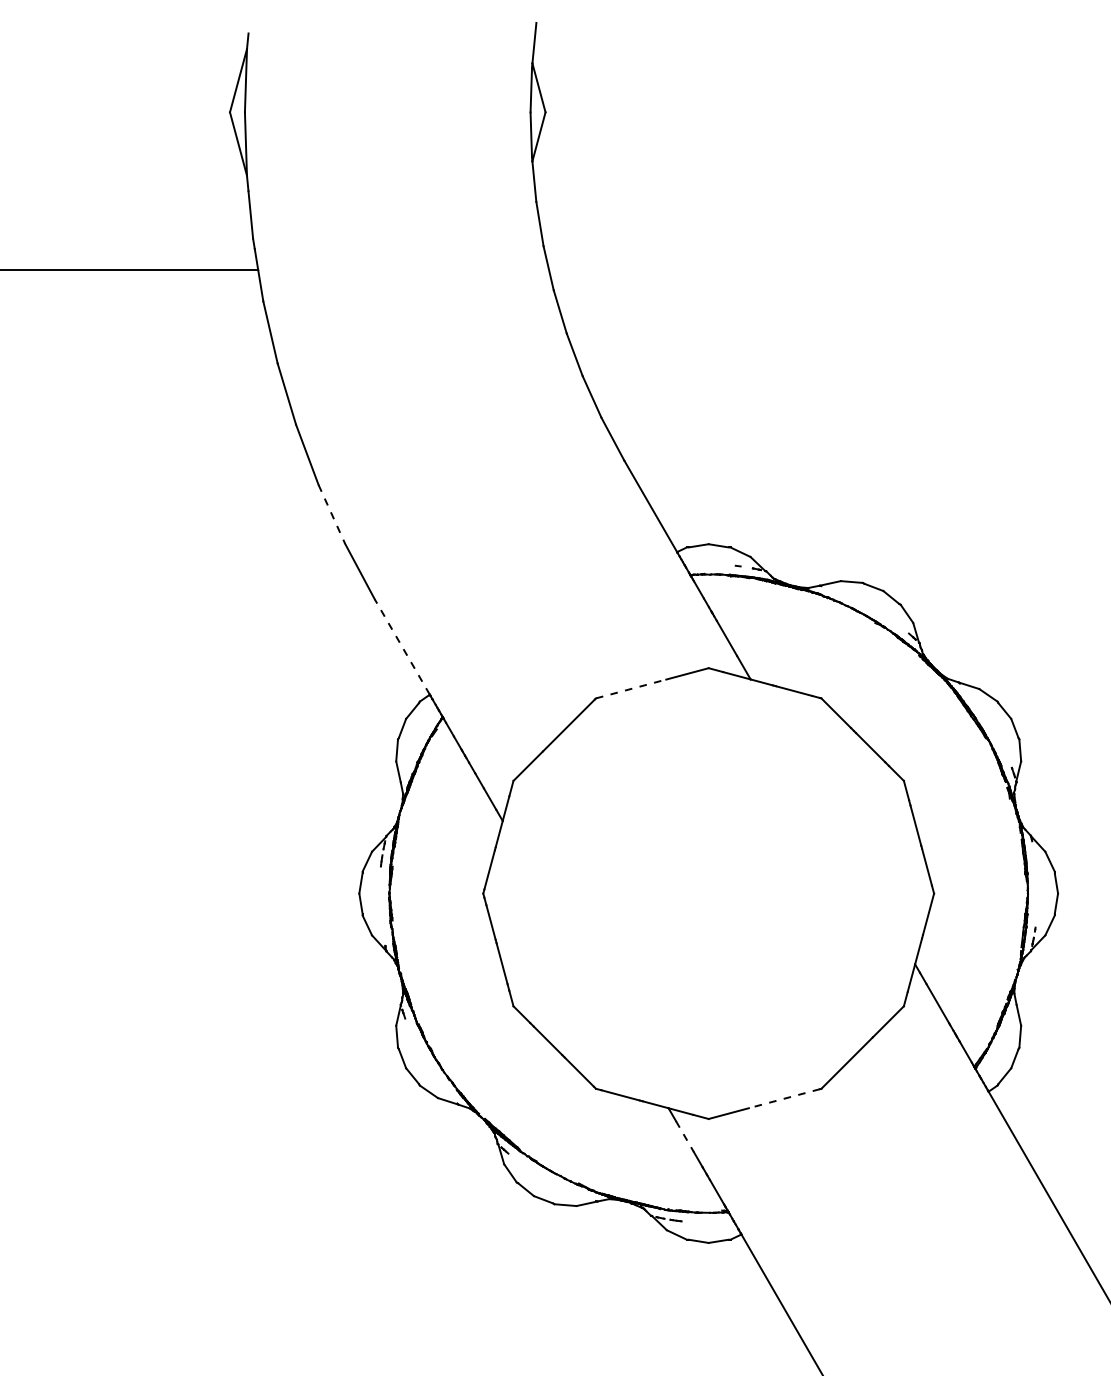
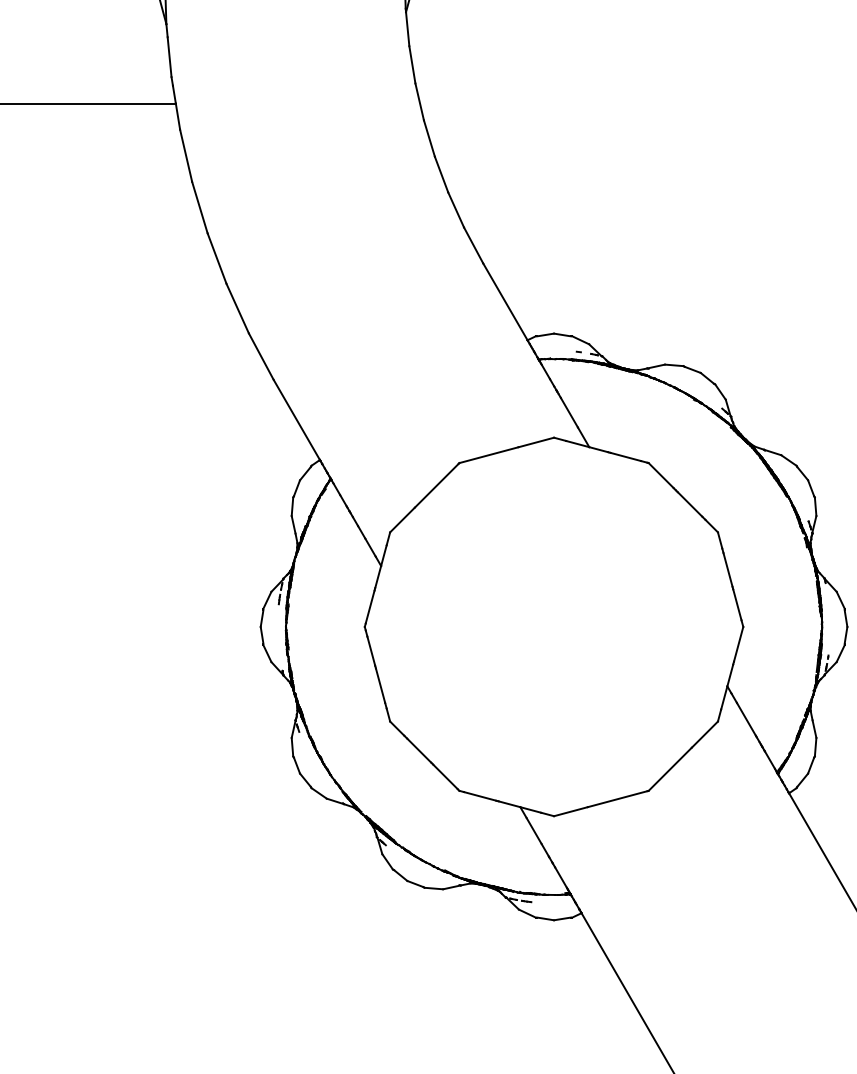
line: (332, 514) -> (238, 308), dashed -> solid
line: (402, 646) -> (296, 419), dashed -> solid
line: (631, 688) -> (489, 454), dashed -> solid
line: (784, 1098) -> (617, 799), dashed -> solid
line: (684, 1136) -> (533, 830), dashed -> solid

